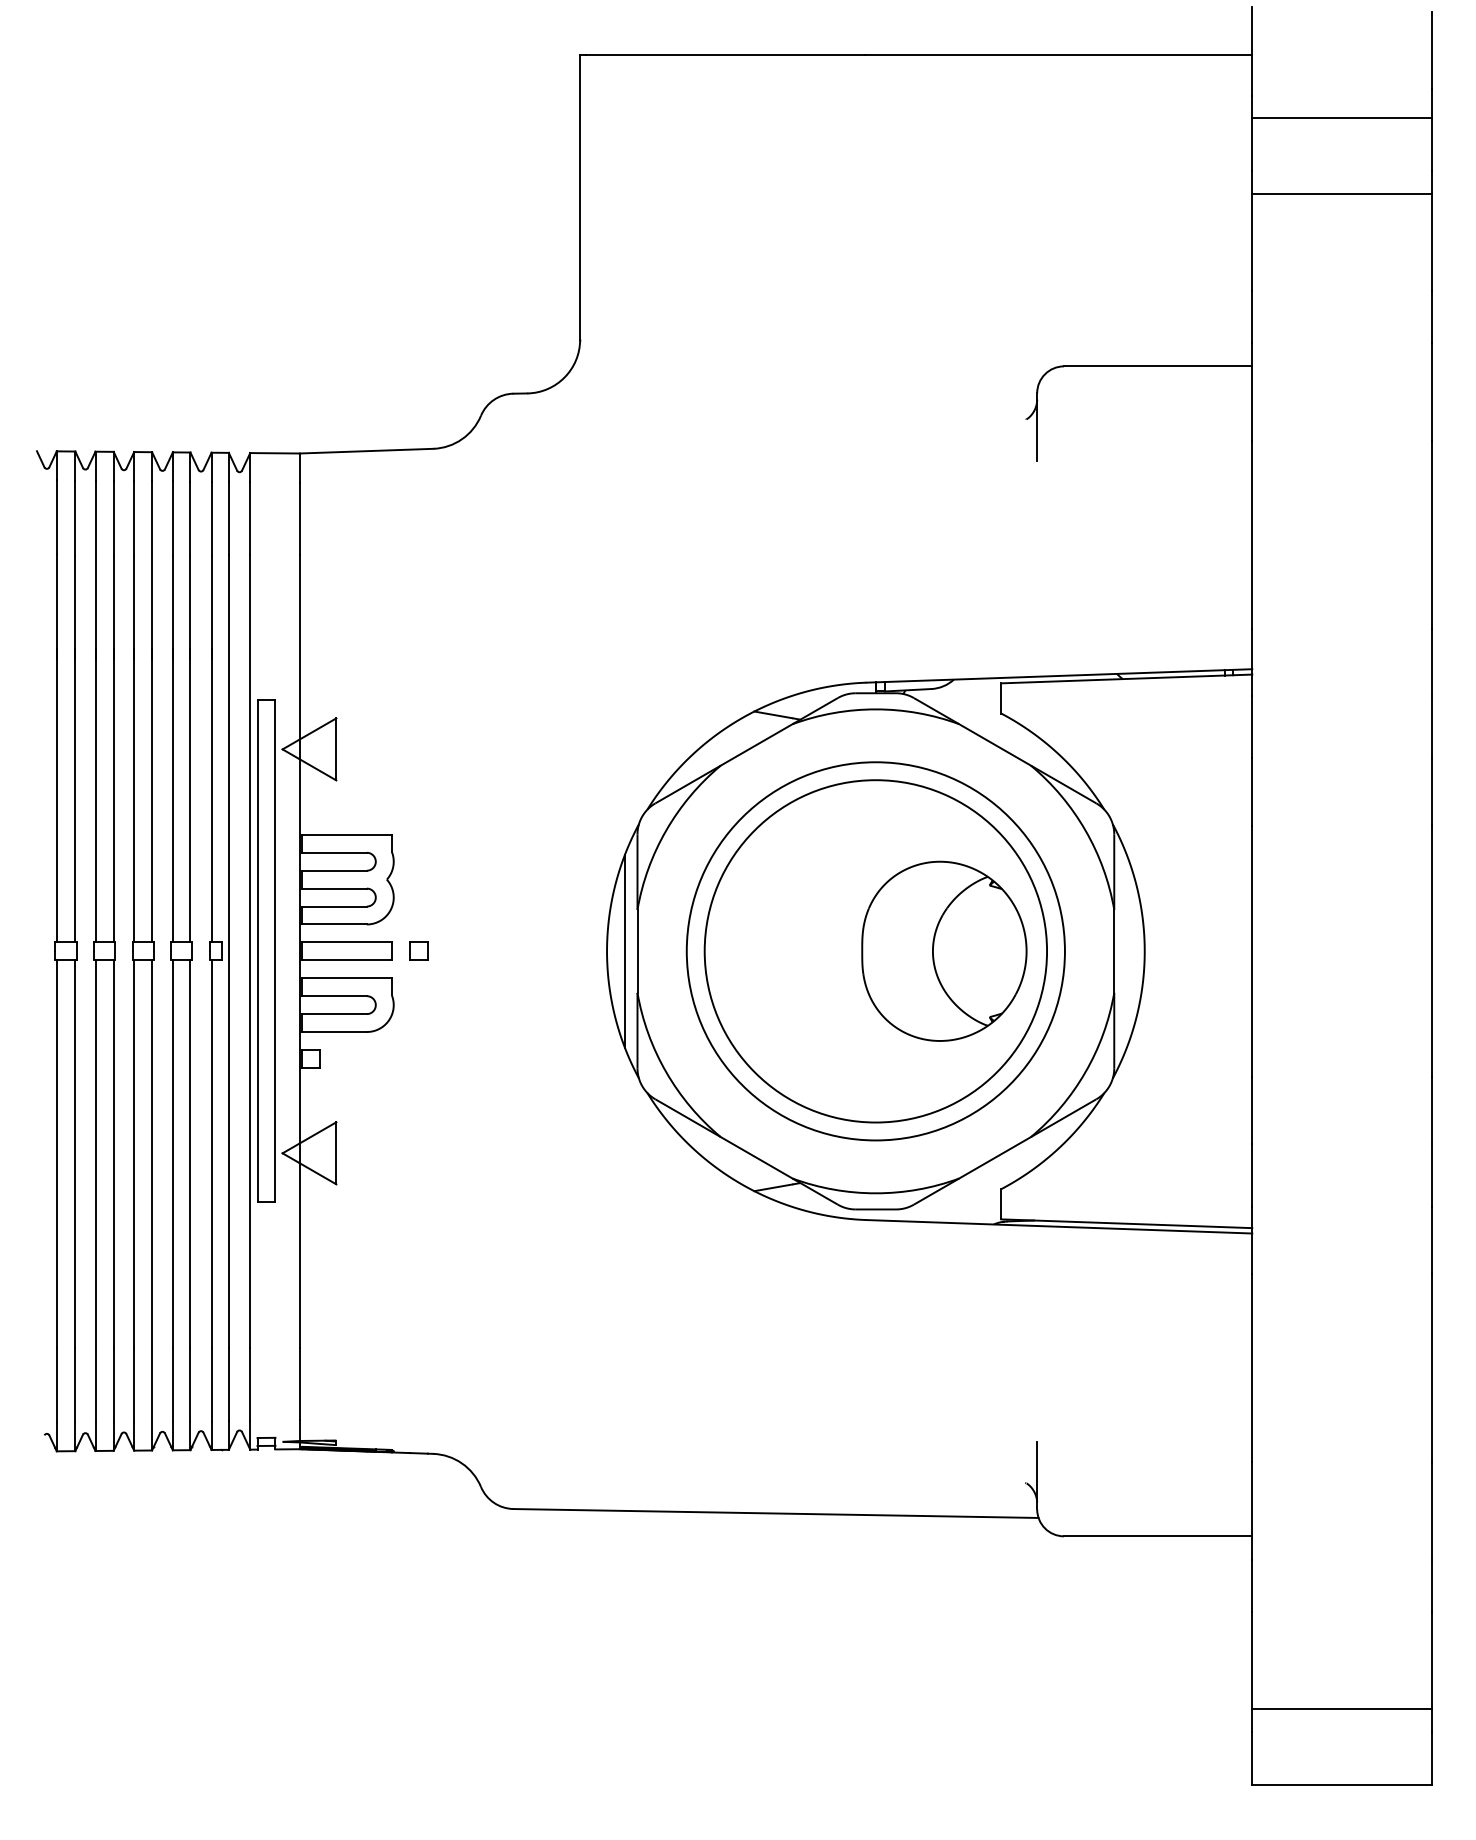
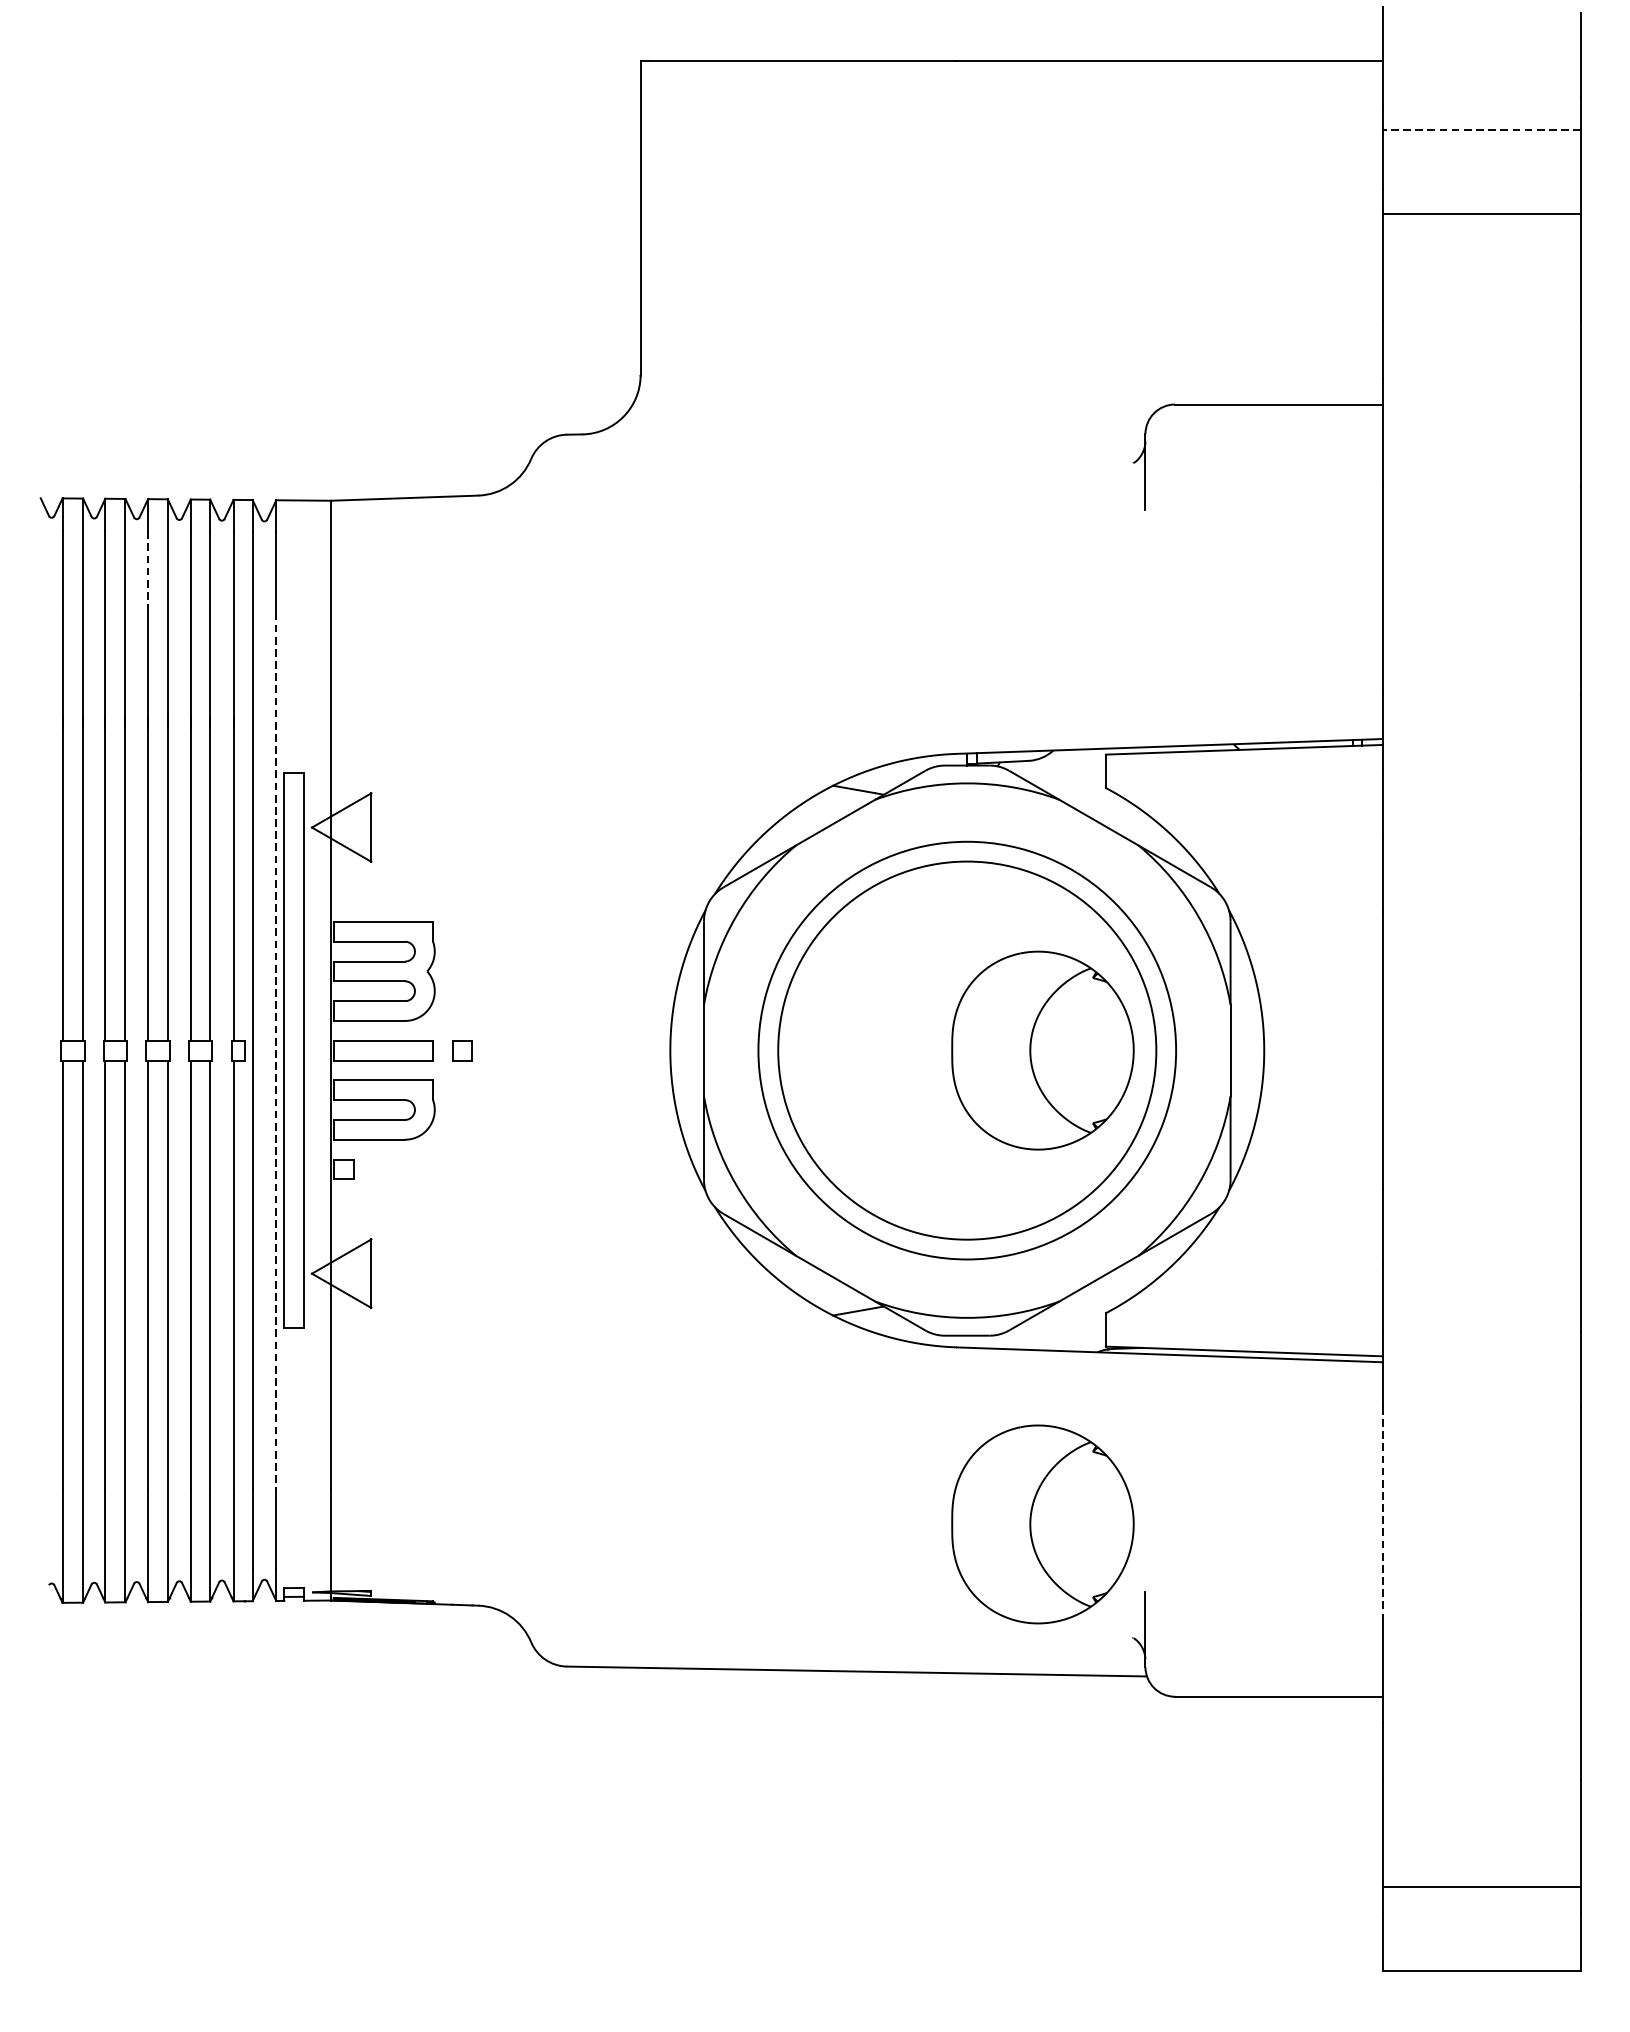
line: (1341, 117) -> (1481, 129), solid -> dashed
line: (134, 517) -> (148, 571), solid -> dashed
line: (624, 950) -> (689, 1049), removed
line: (250, 951) -> (276, 1050), solid -> dashed
line: (1252, 1368) -> (1383, 1511), solid -> dashed
part: (944, 1379) -> (1043, 1523), added

